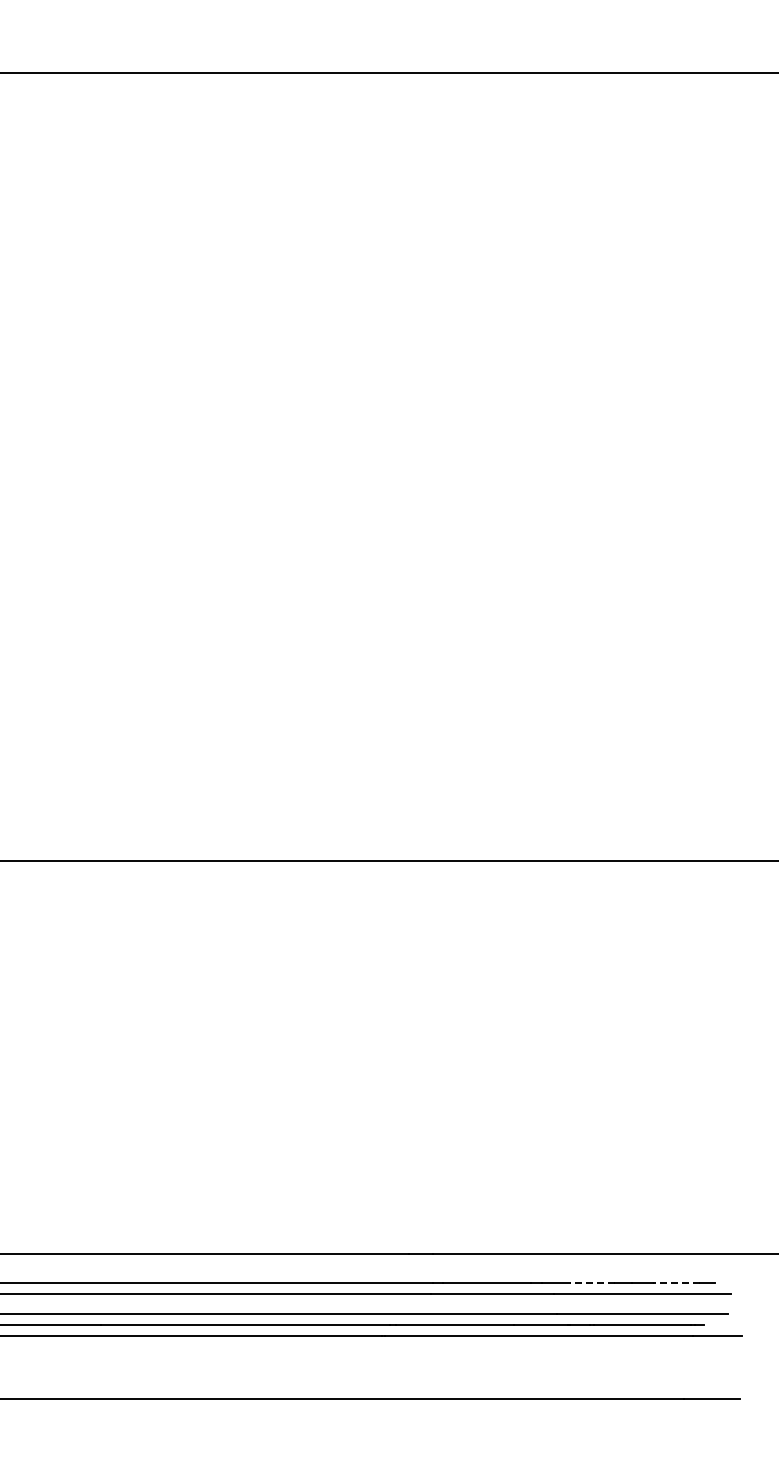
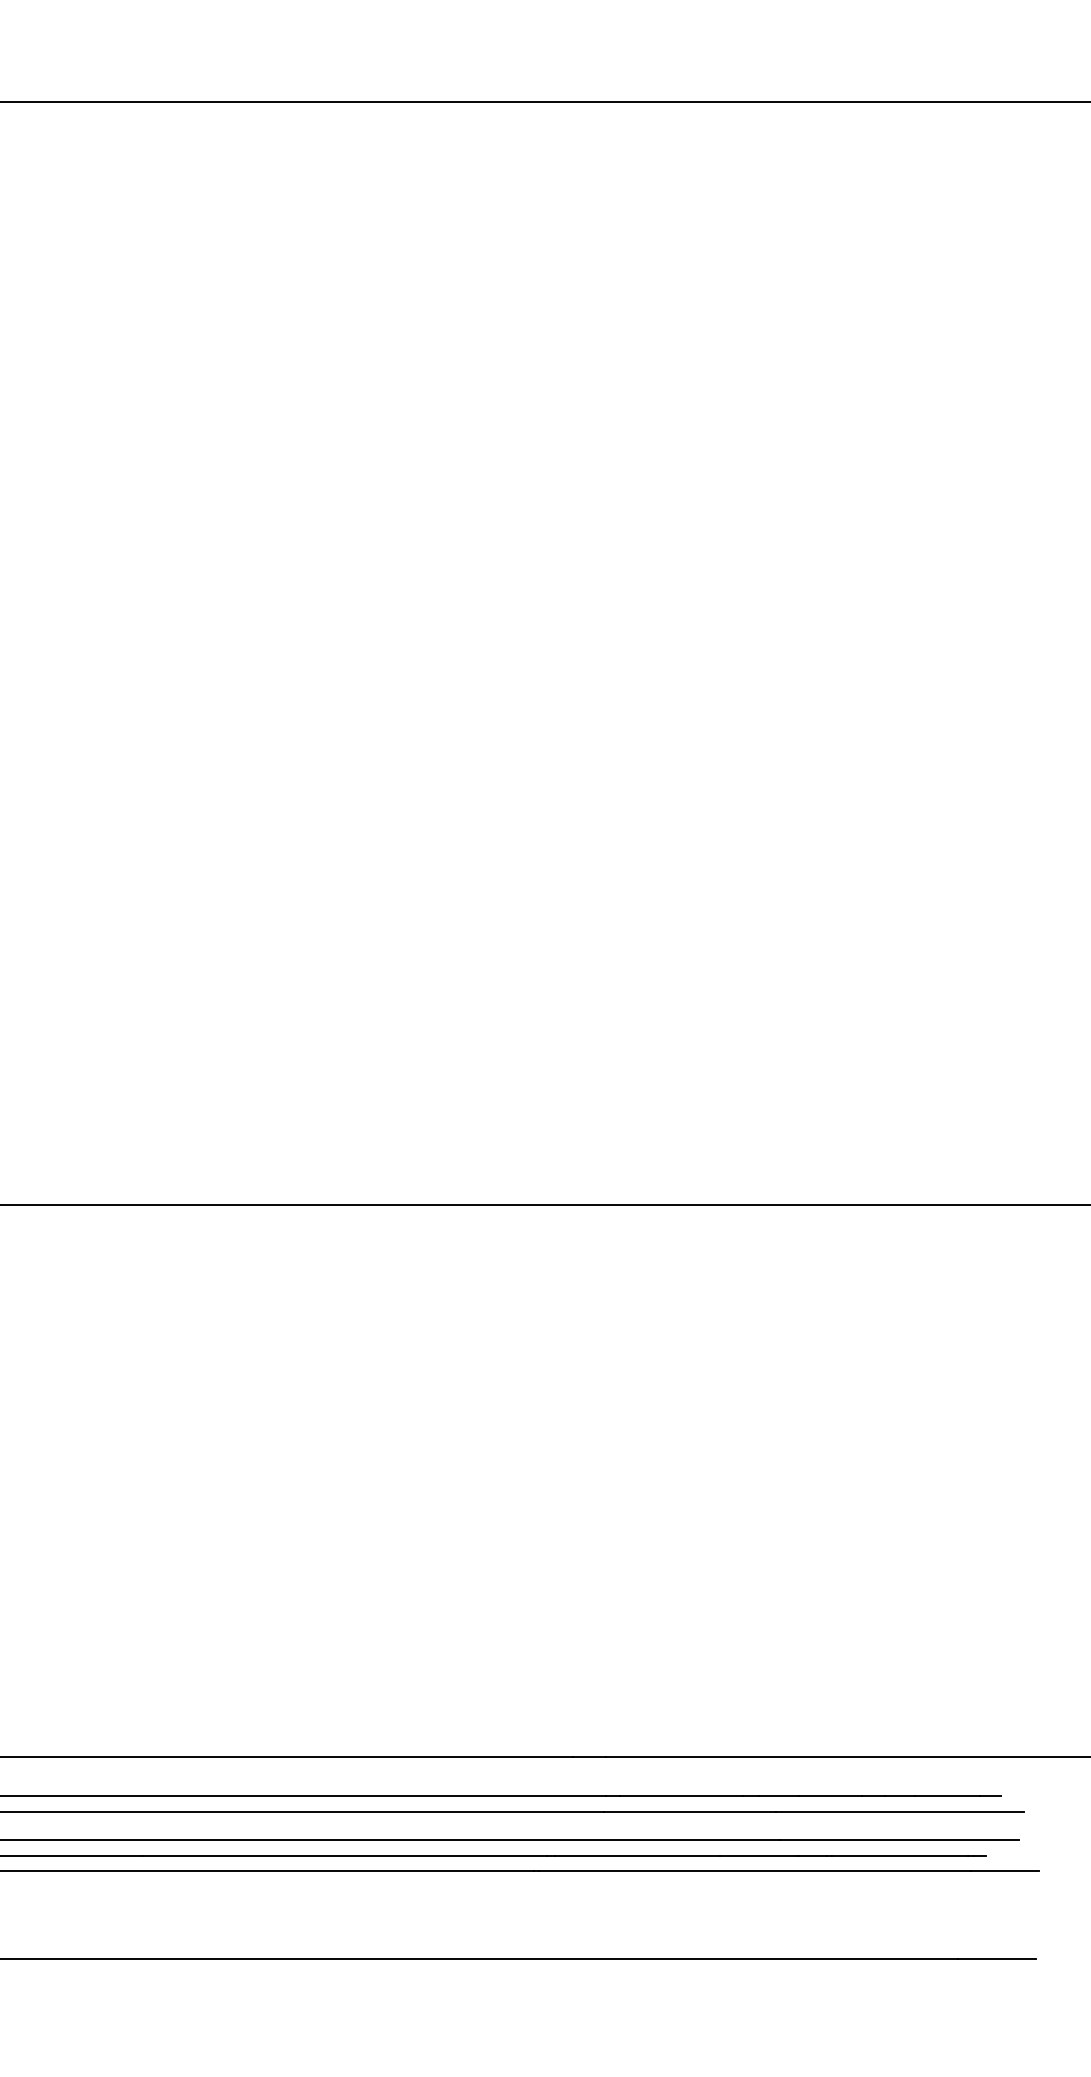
line: (592, 1282) -> (829, 1796), dashed -> solid
line: (675, 1282) -> (946, 1796), dashed -> solid

